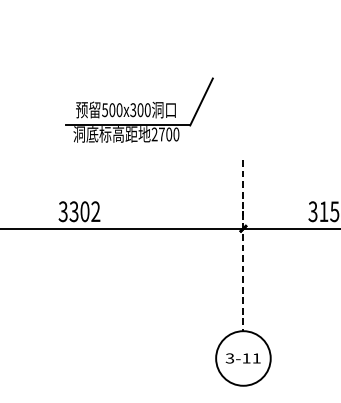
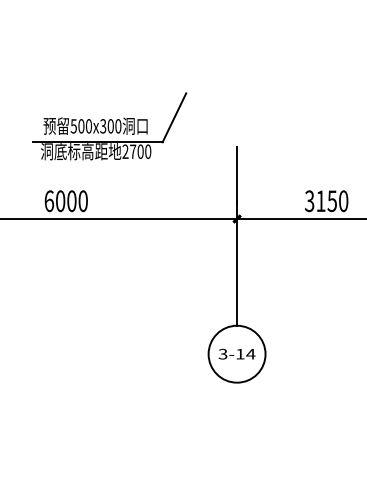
part: (139, 110) -> (109, 126), moved
text: (78, 211) -> (65, 201), 3302 -> 6000
line: (243, 246) -> (237, 237), dashed -> solid
text: (256, 358) -> (250, 354), 3-11 -> 3-14

